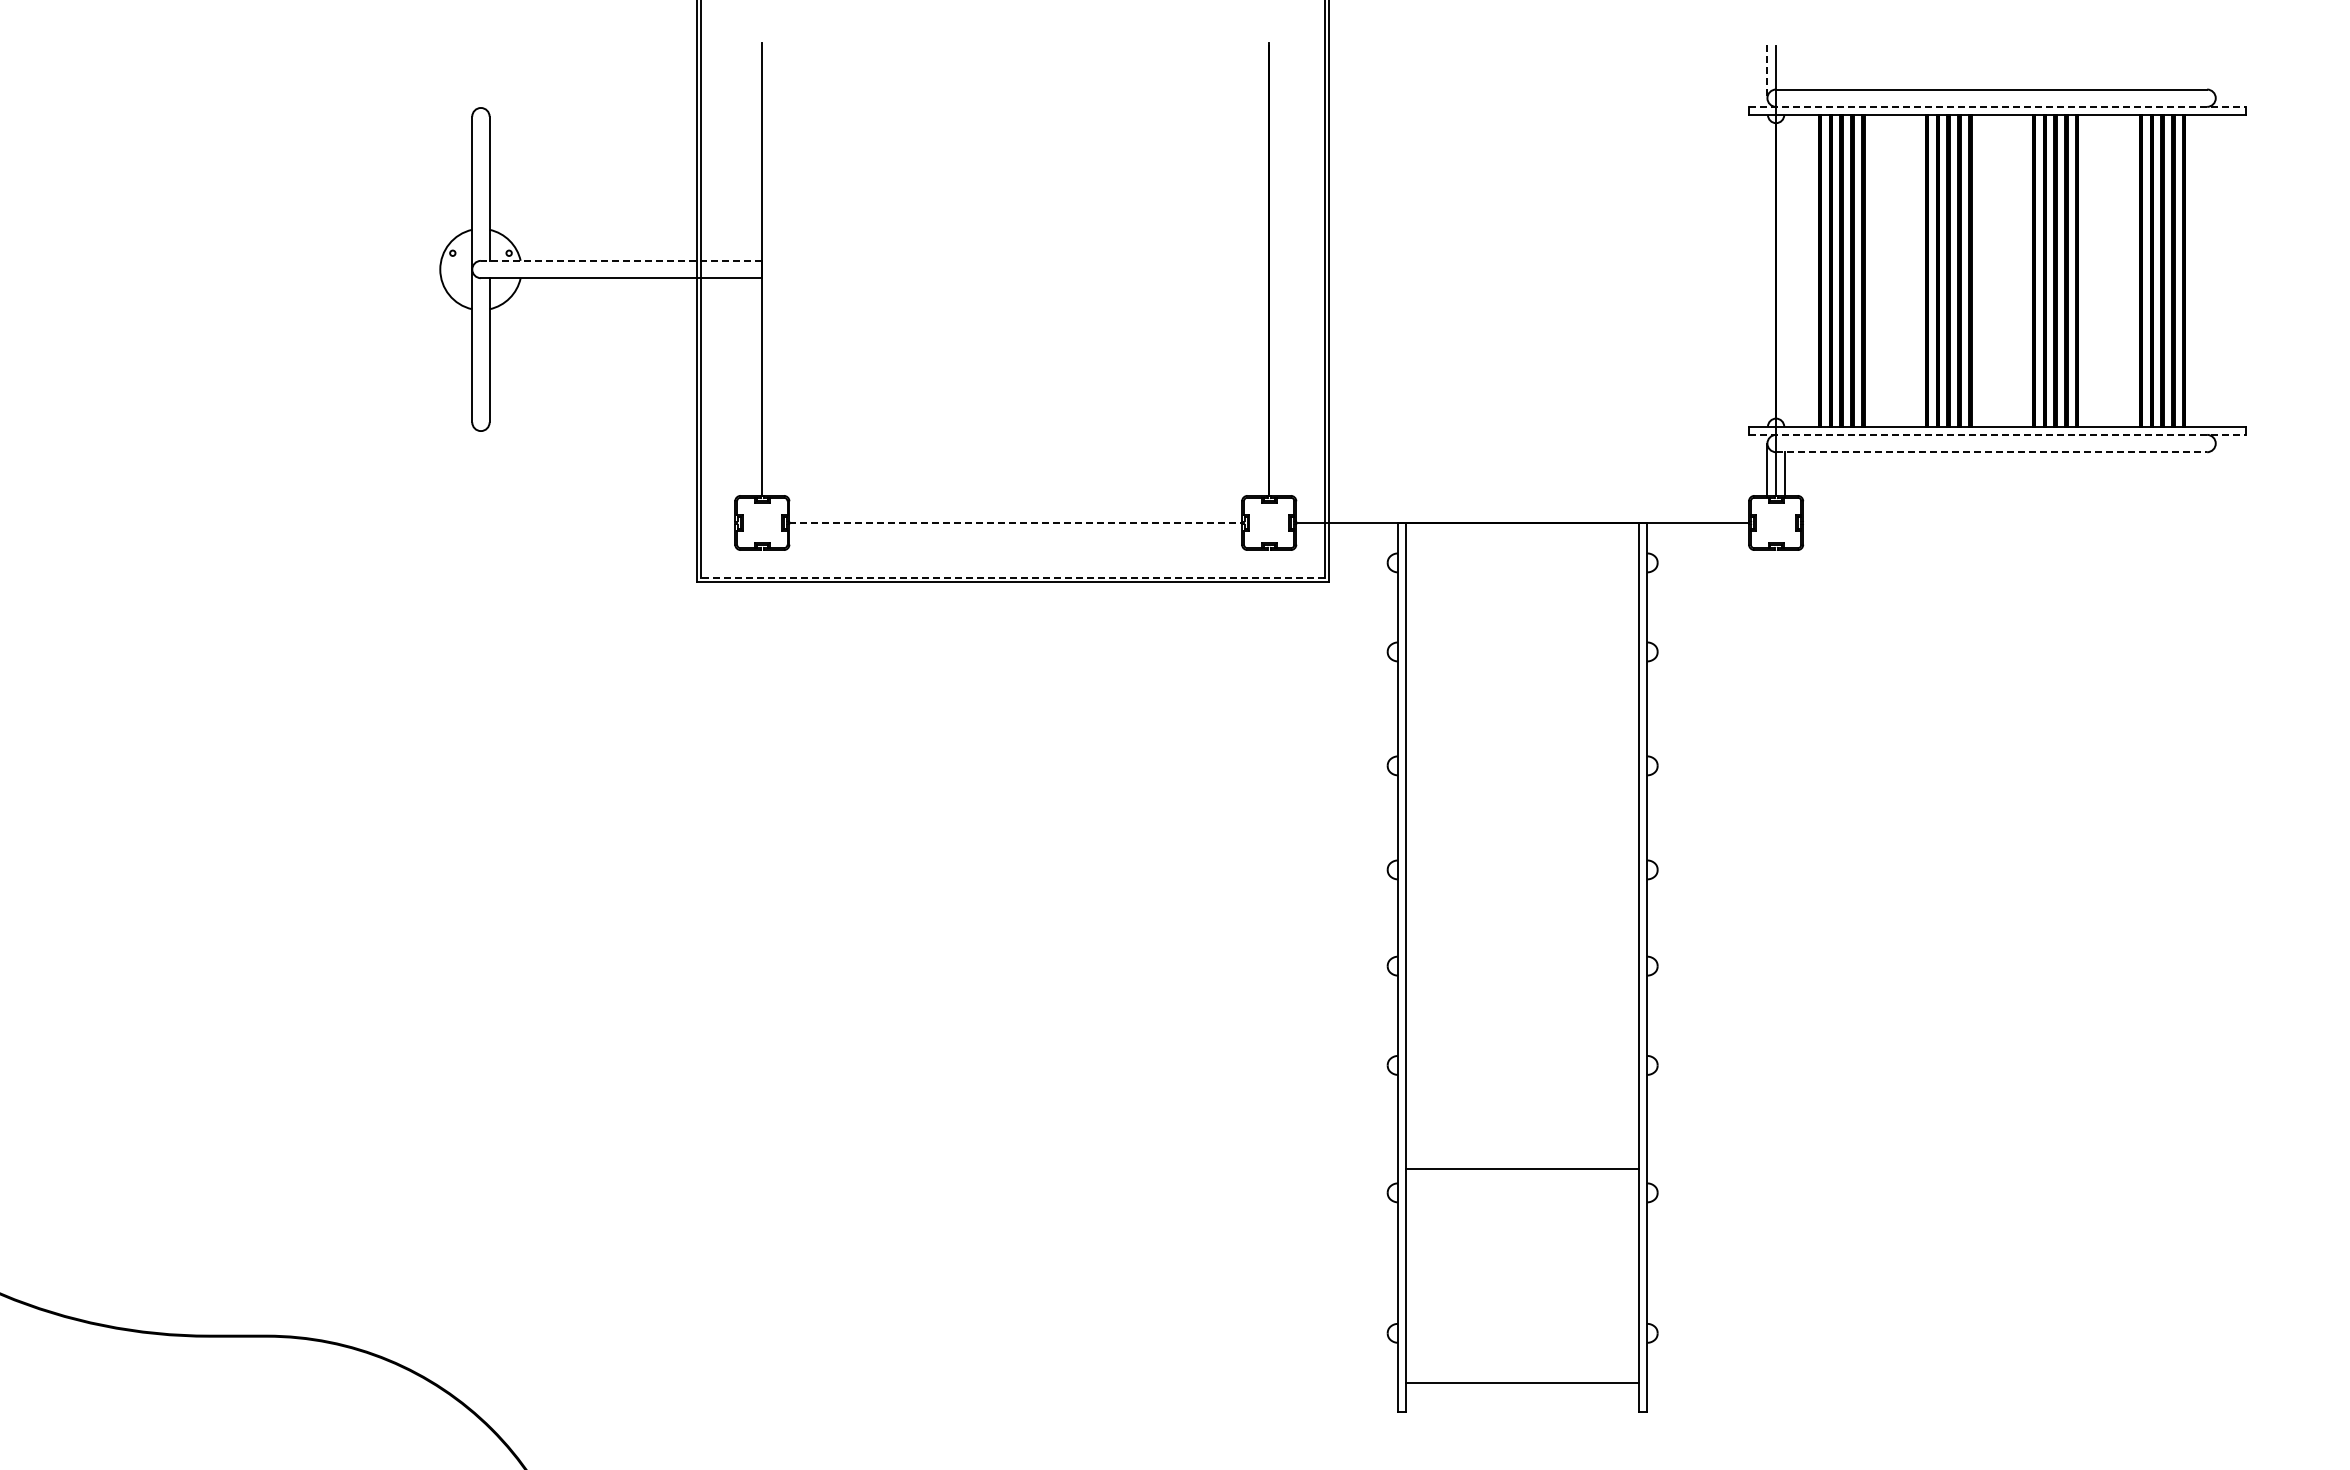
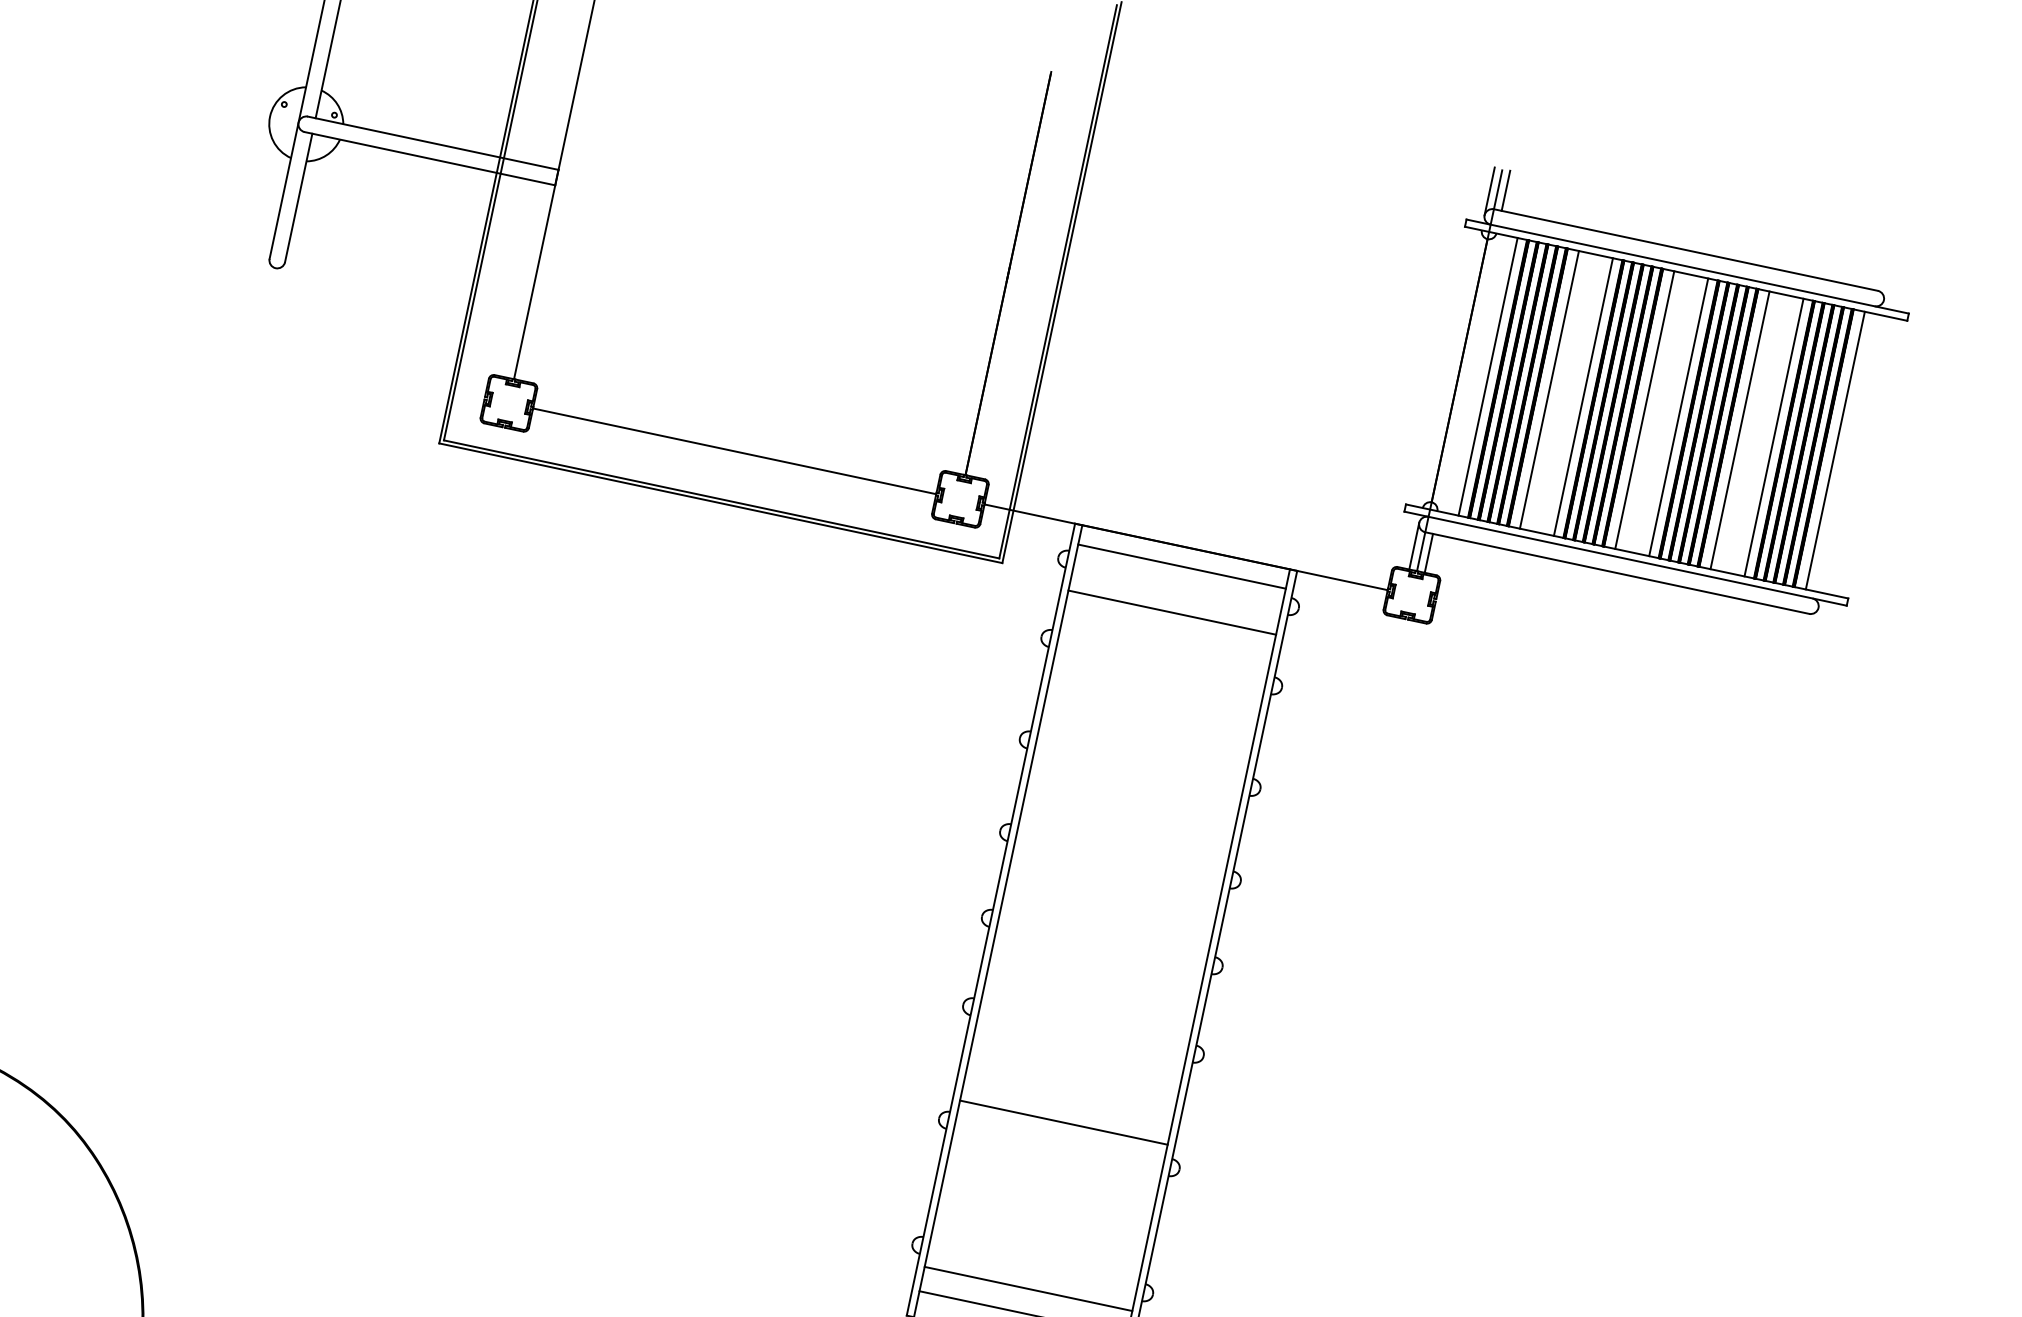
line: (1784, 66) -> (1505, 190), added
line: (1767, 71) -> (1489, 191), dashed -> solid
line: (1997, 106) -> (1687, 266), dashed -> solid
line: (621, 260) -> (433, 142), dashed -> solid
line: (1808, 270) -> (1488, 376), added
line: (1876, 270) -> (1549, 389), added
line: (1915, 270) -> (1583, 396), added
line: (1983, 270) -> (1644, 409), added
line: (2022, 270) -> (1679, 417), added
line: (2090, 270) -> (1739, 429), added
line: (2129, 270) -> (1774, 437), added
line: (2197, 270) -> (1835, 450), added
line: (1997, 434) -> (1625, 558), dashed -> solid
line: (1992, 452) -> (1617, 573), dashed -> solid
line: (1016, 522) -> (735, 451), dashed -> solid
line: (1522, 544) -> (1181, 566), added
line: (1012, 577) -> (721, 499), dashed -> solid
line: (1522, 596) -> (1172, 612), added
line: (1522, 1355) -> (1028, 1288), added

